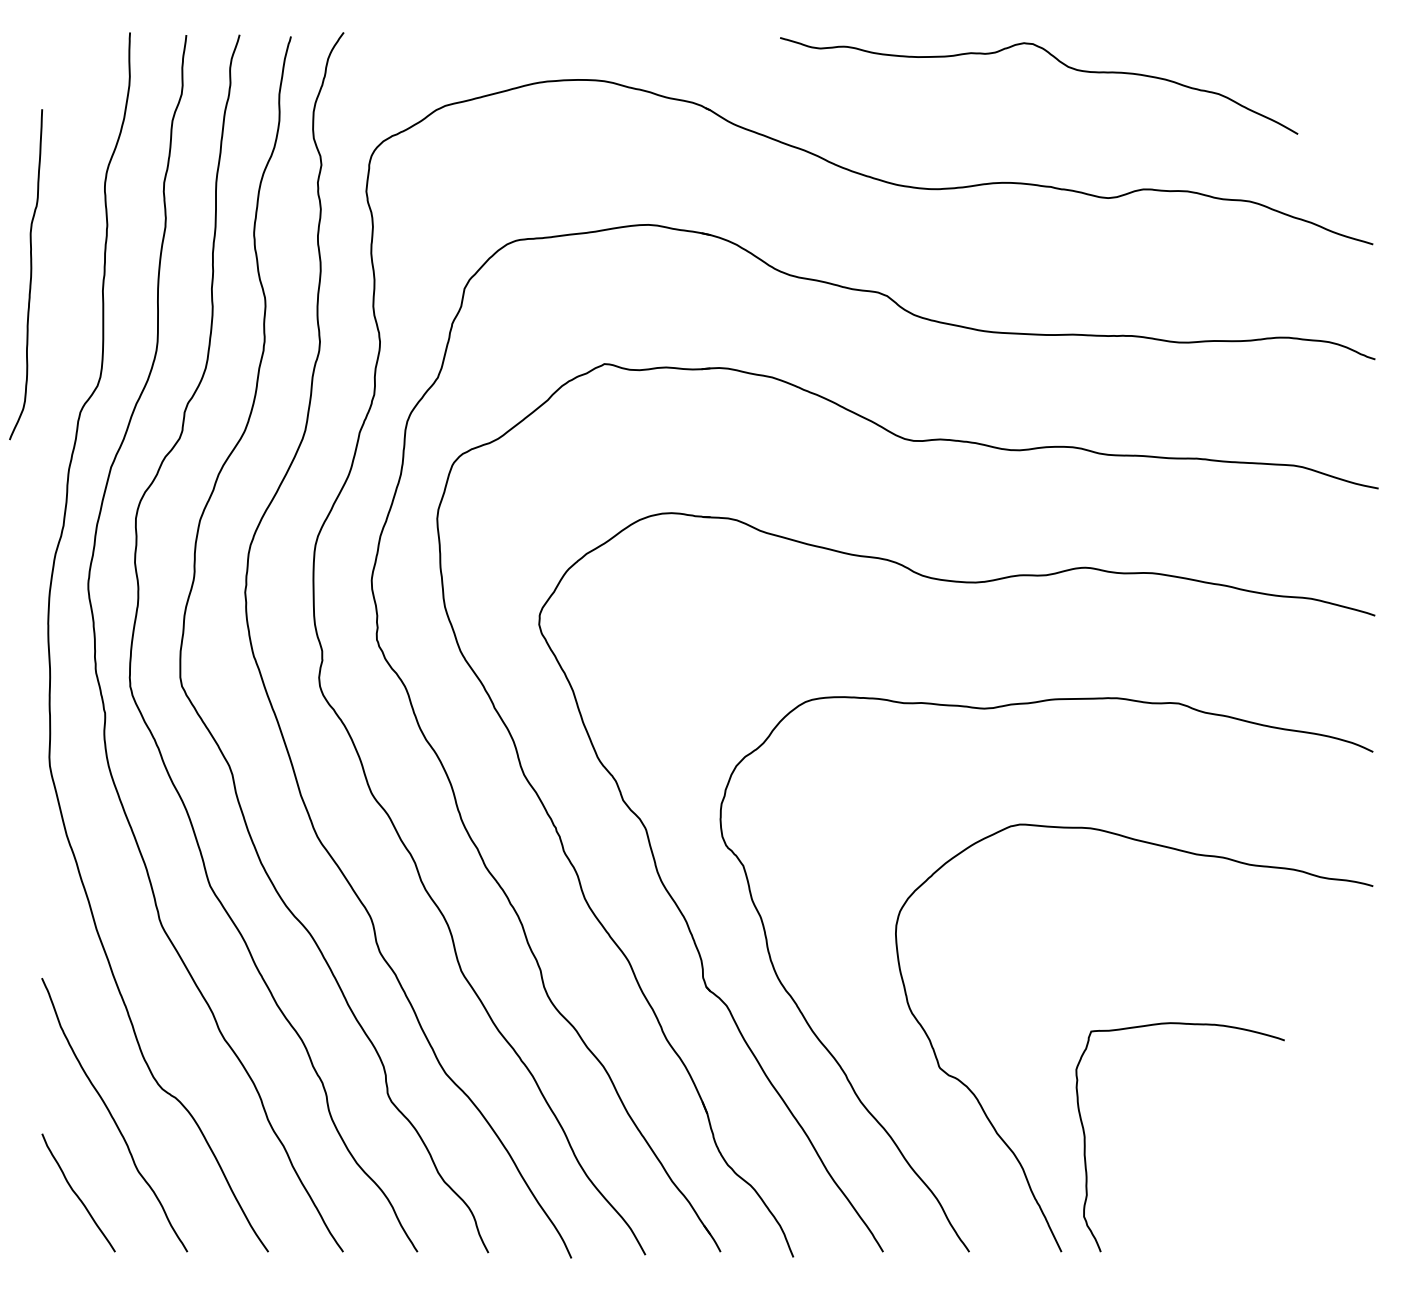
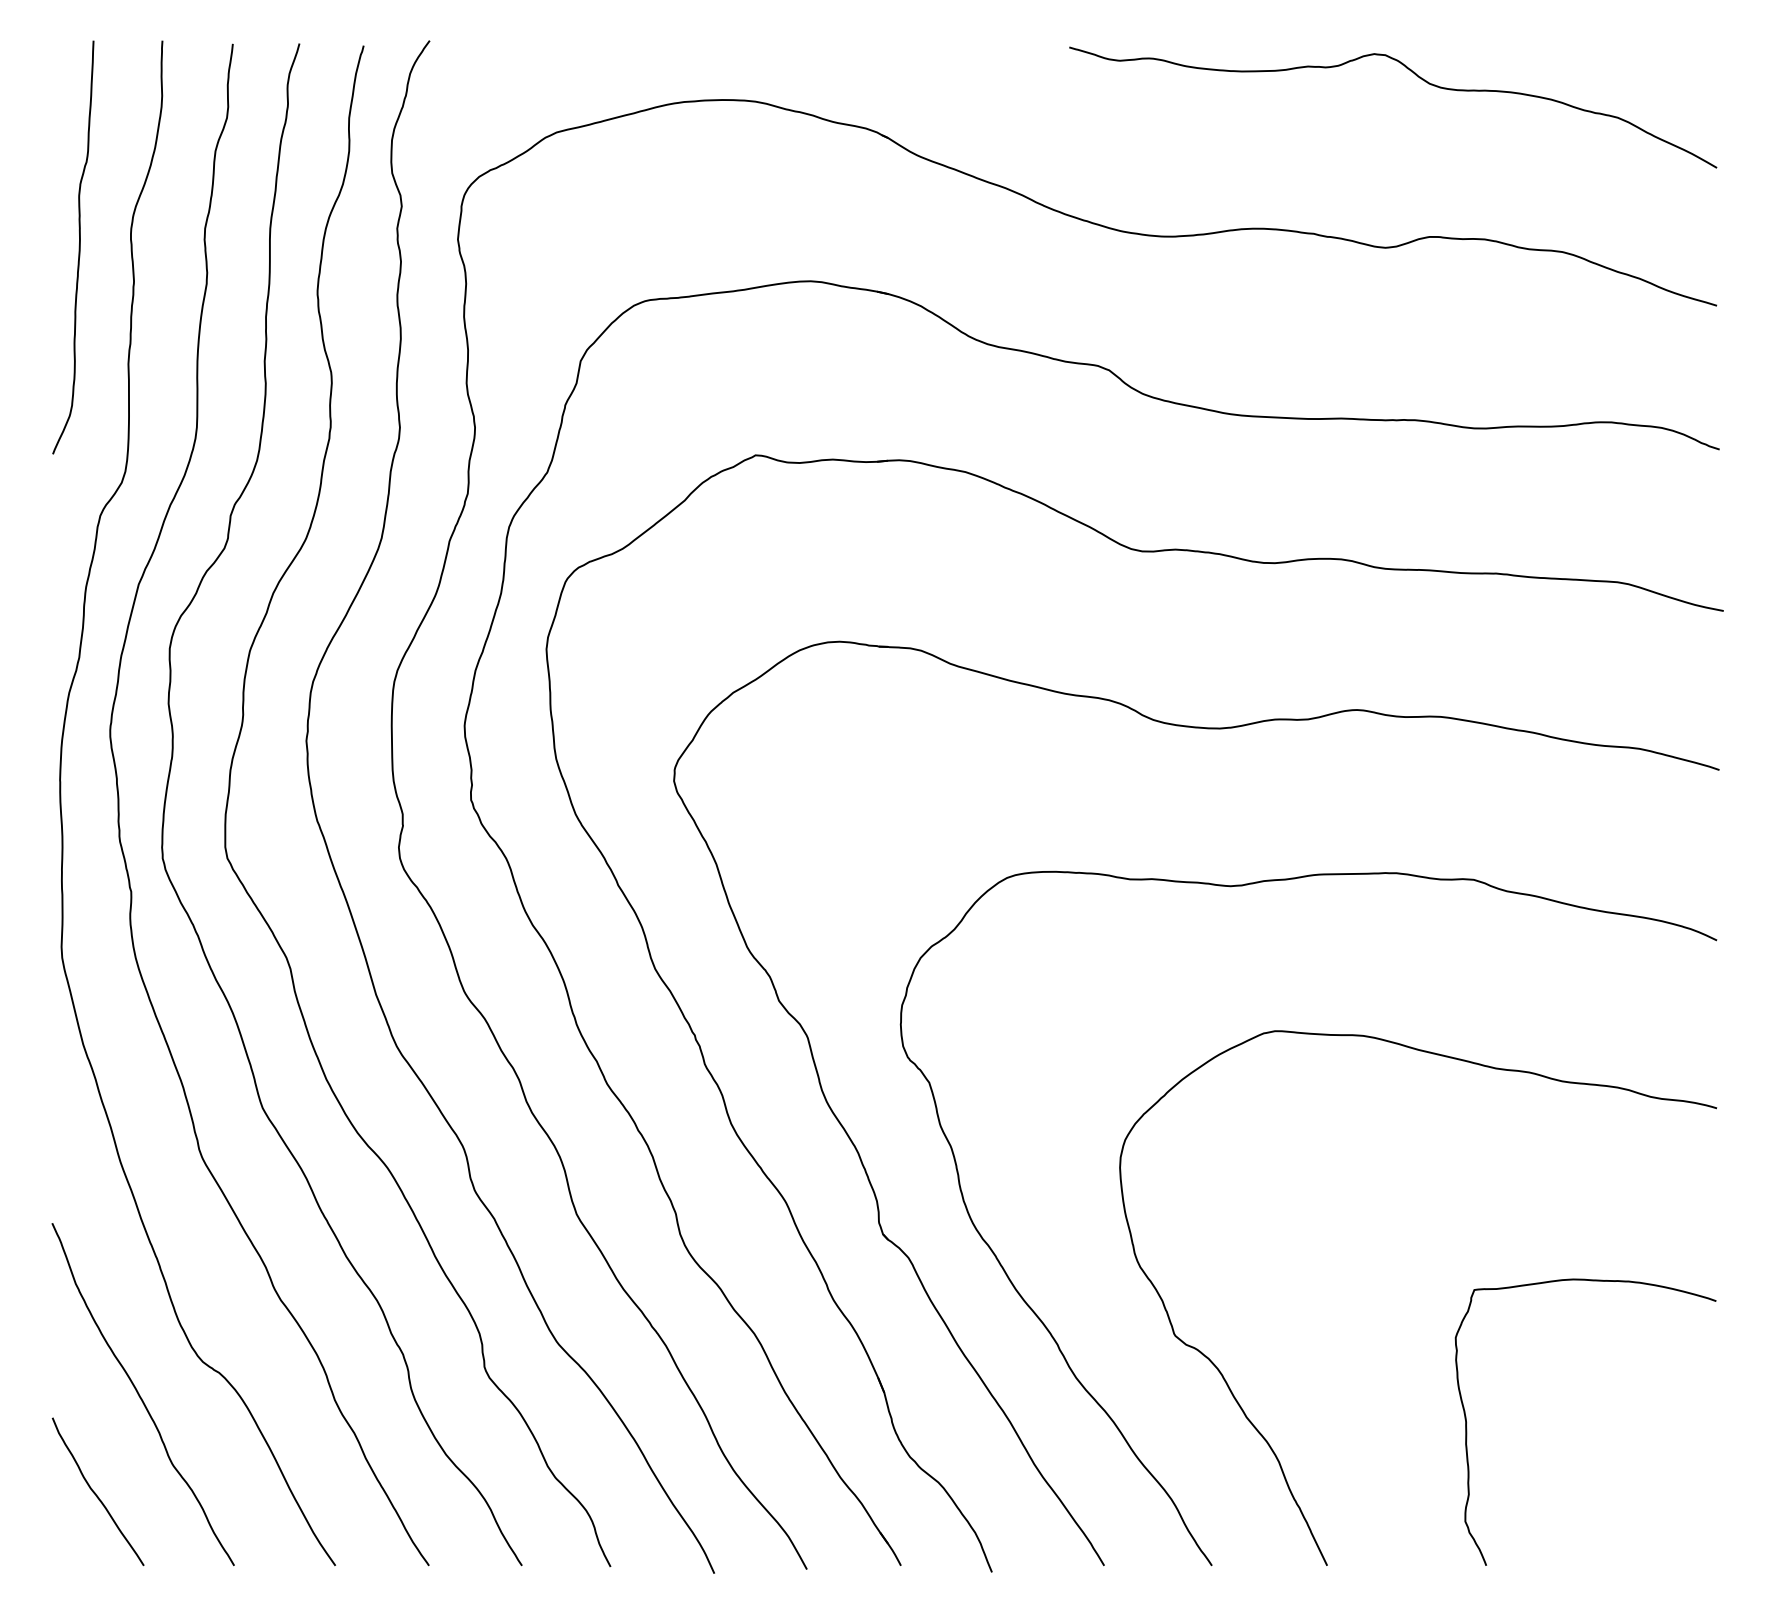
curve: (1057, 61) -> (1416, 76), moved
curve: (30, 274) -> (78, 247), moved
curve: (1085, 1142) -> (1467, 1428), moved

